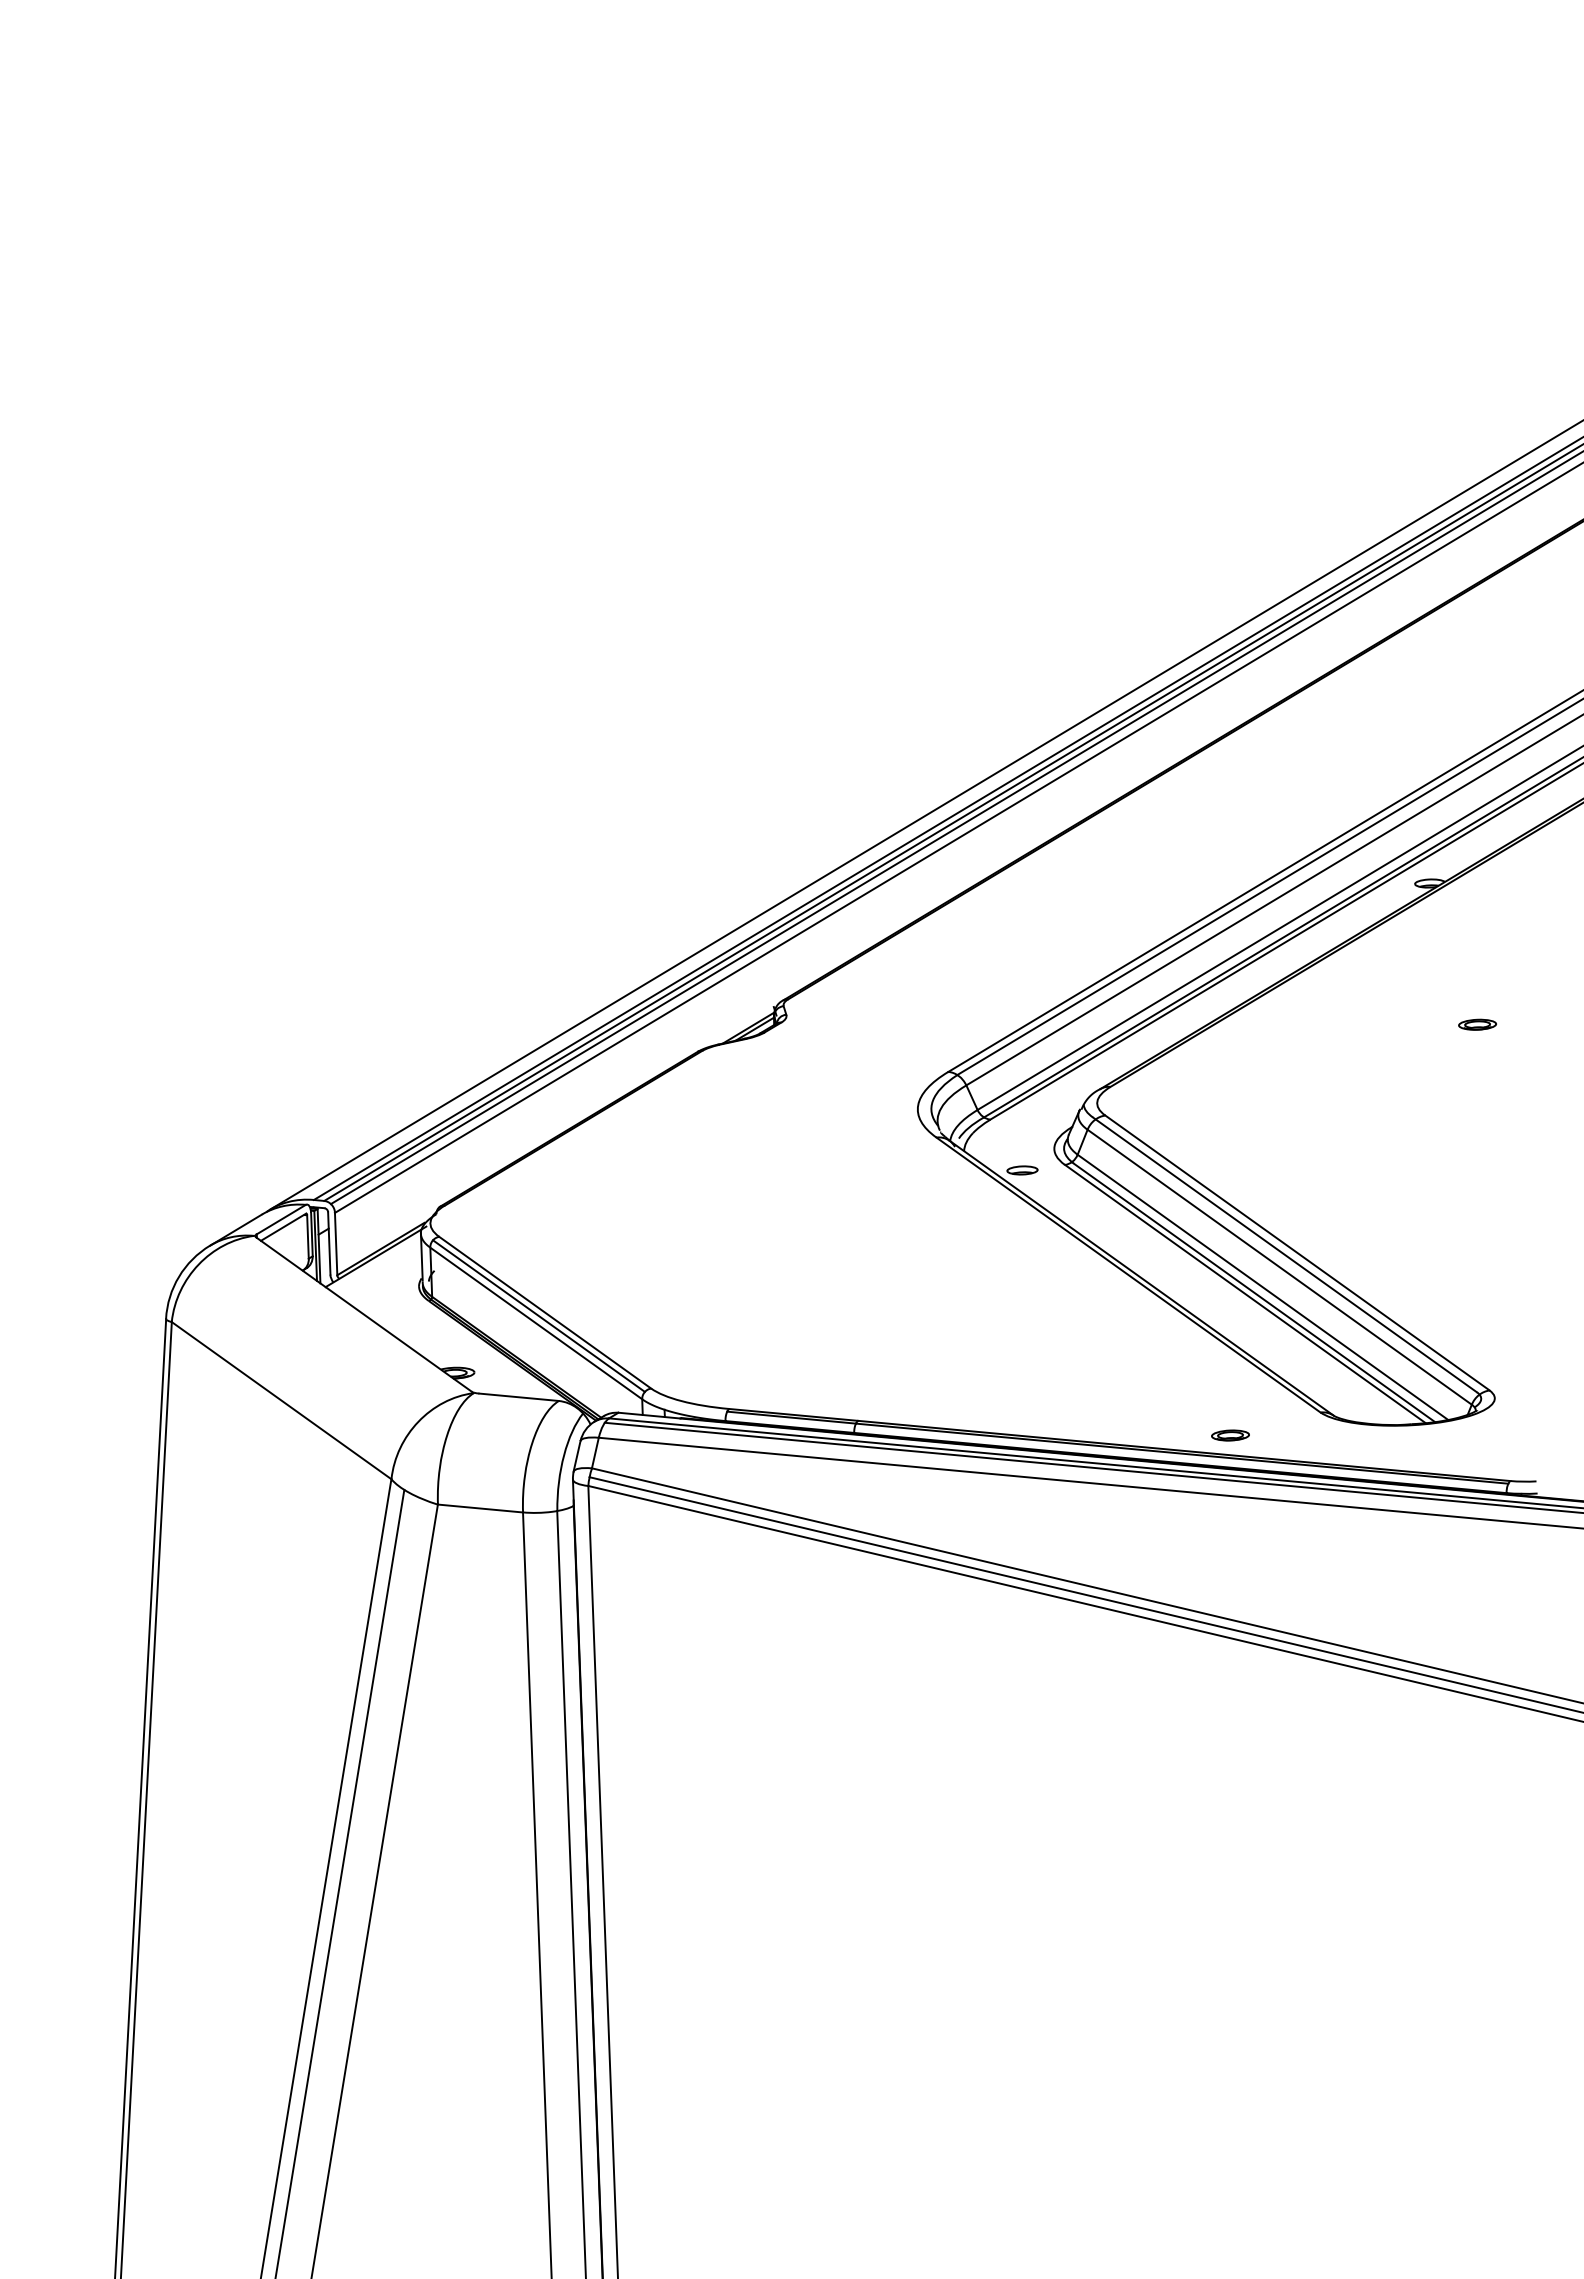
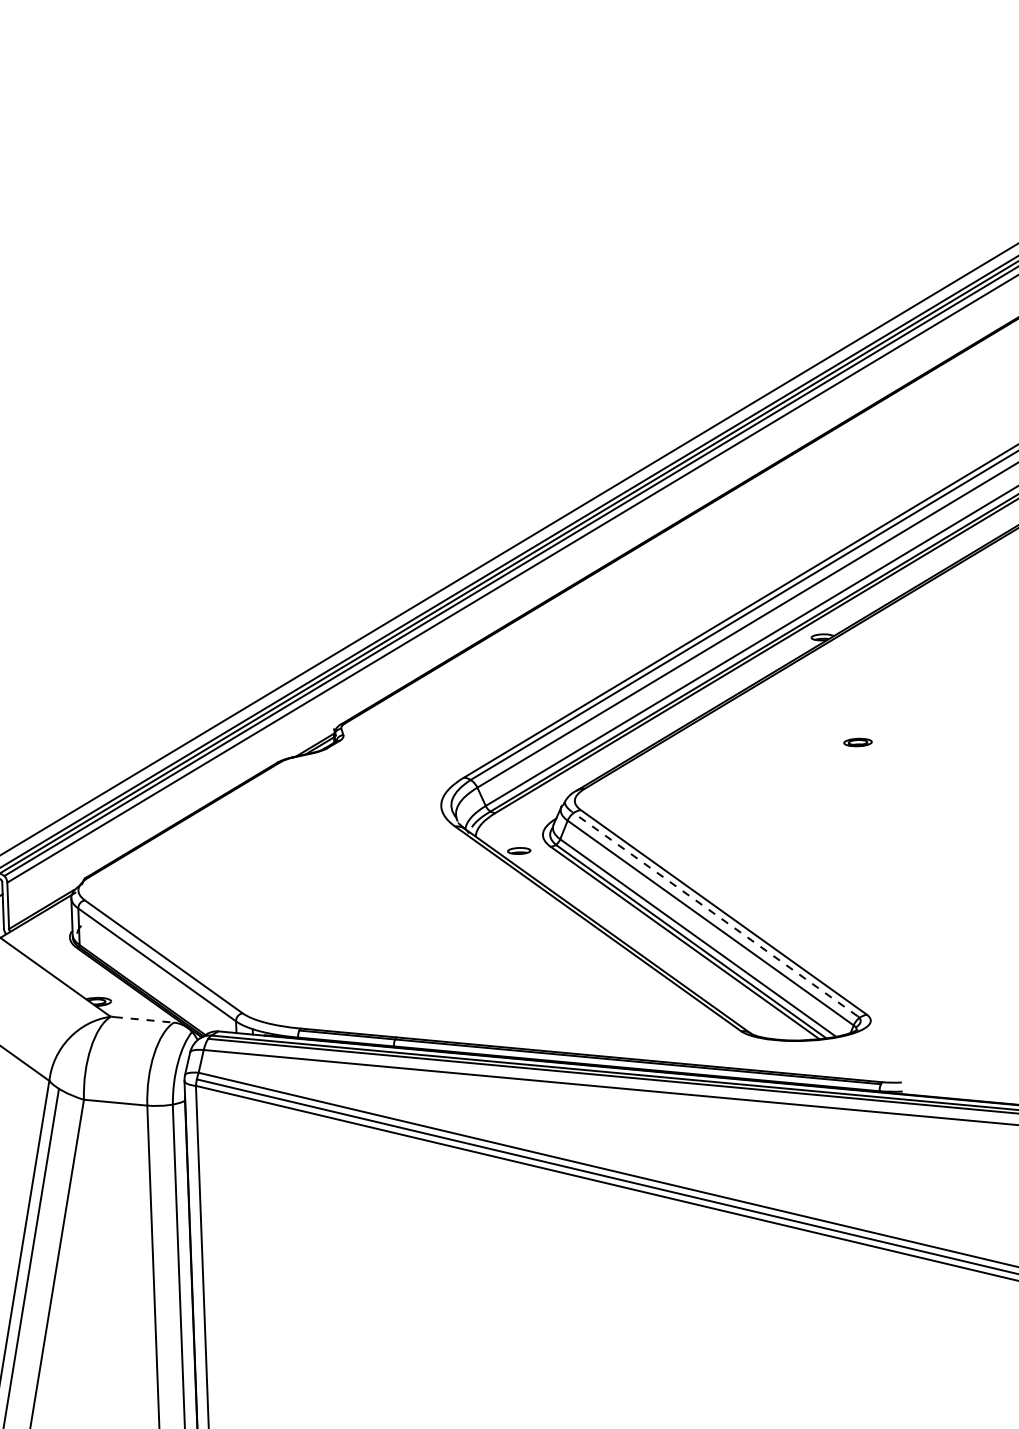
line: (1284, 1254) -> (714, 913), solid -> dashed
line: (538, 1315) -> (158, 958), removed
line: (519, 1397) -> (144, 1020), solid -> dashed
part: (1230, 1435) -> (674, 1048), removed

